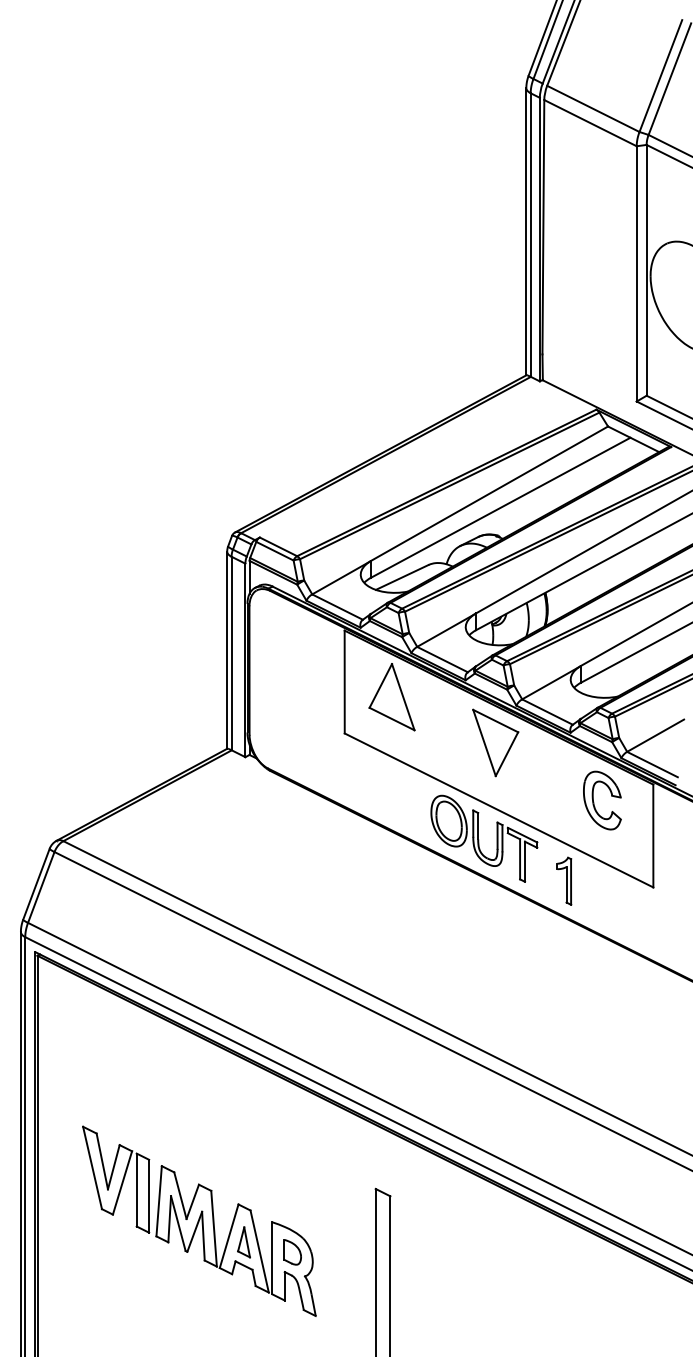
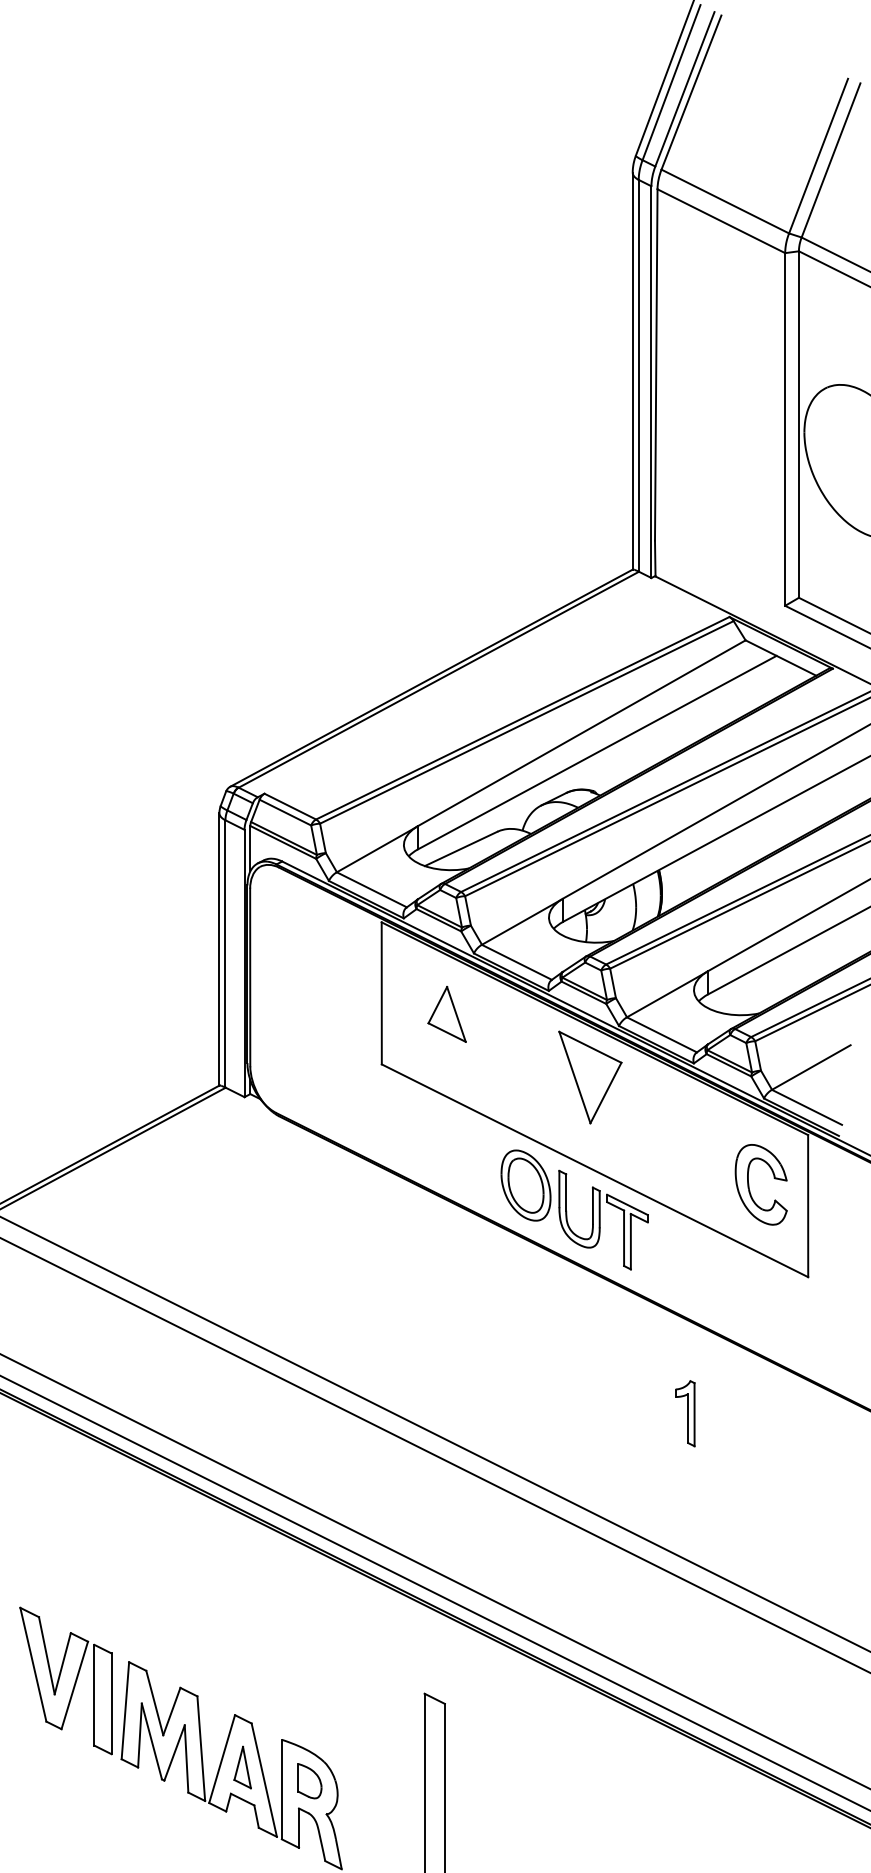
part: (391, 697) -> (446, 1014), size x0.6
part: (594, 802) -> (750, 1187), moved
part: (564, 880) -> (685, 1412), moved

